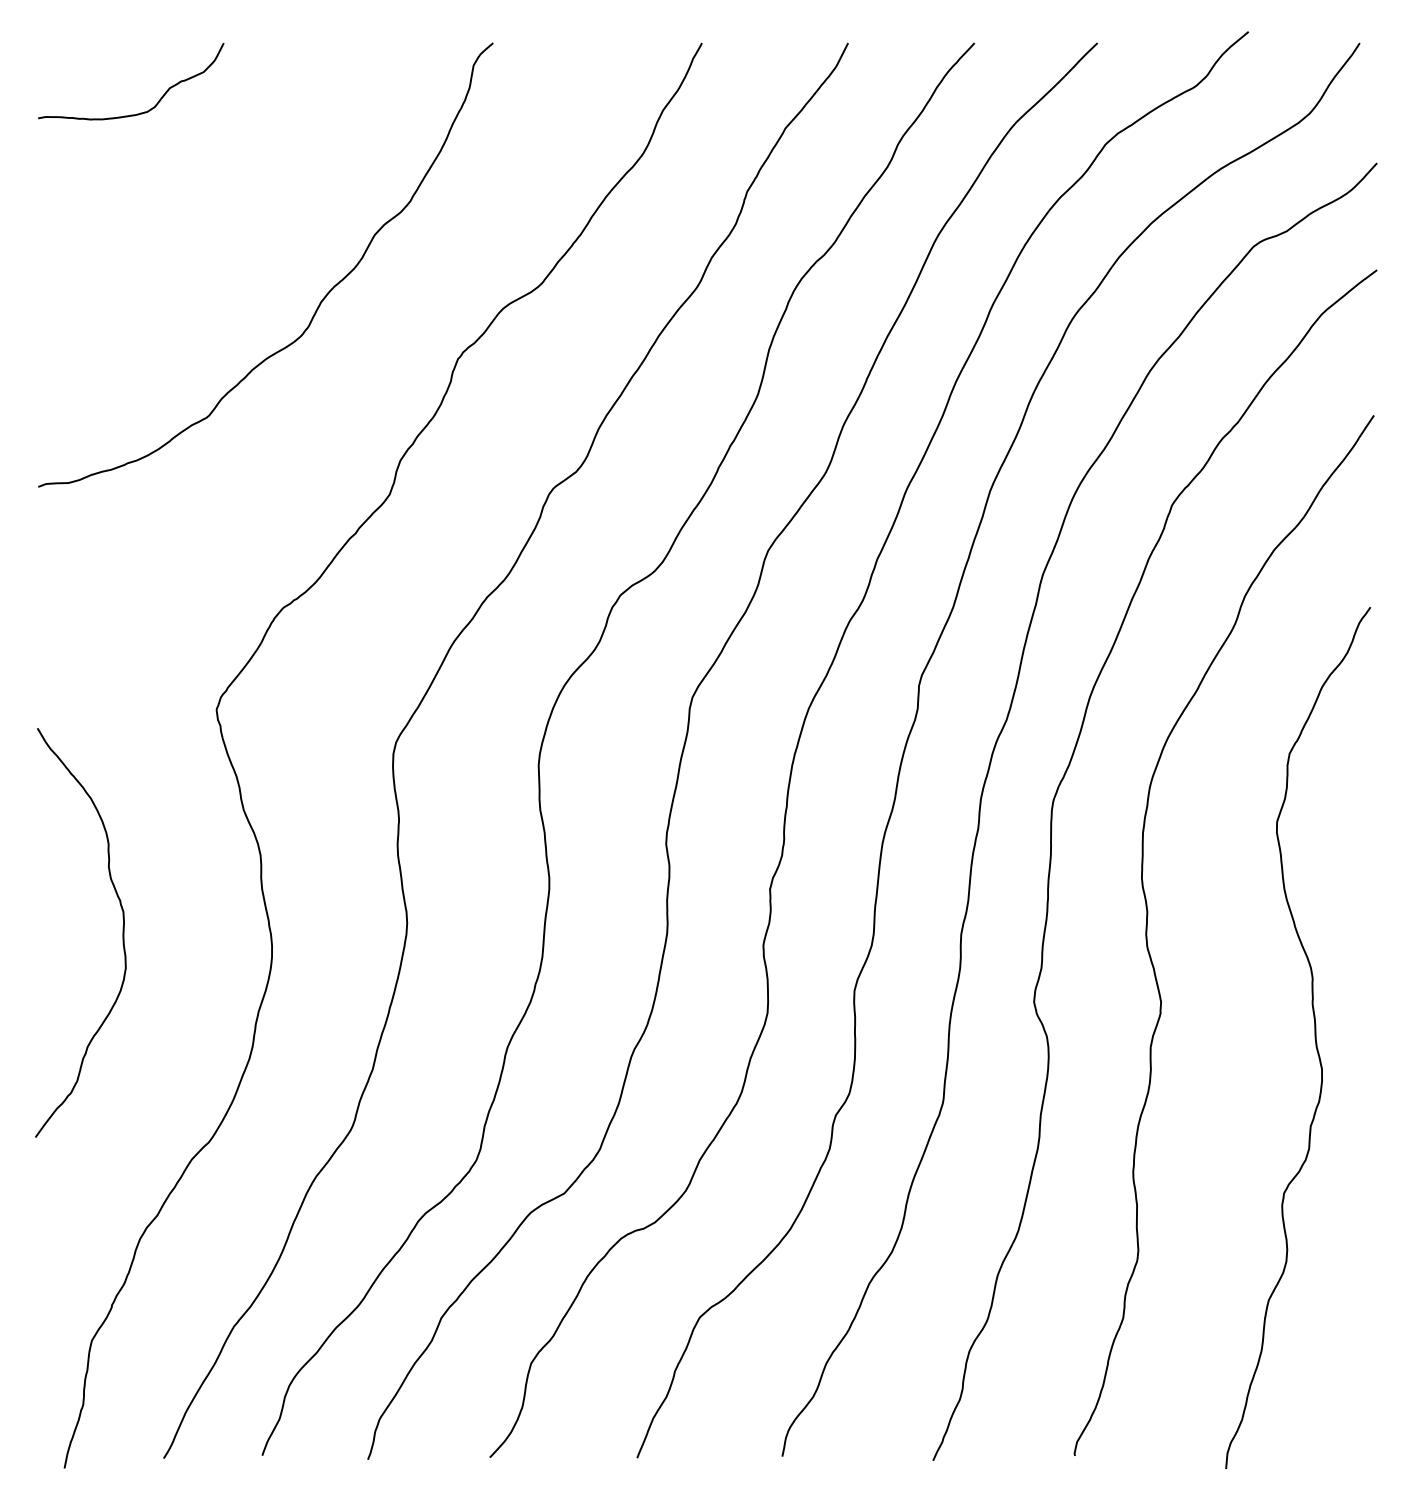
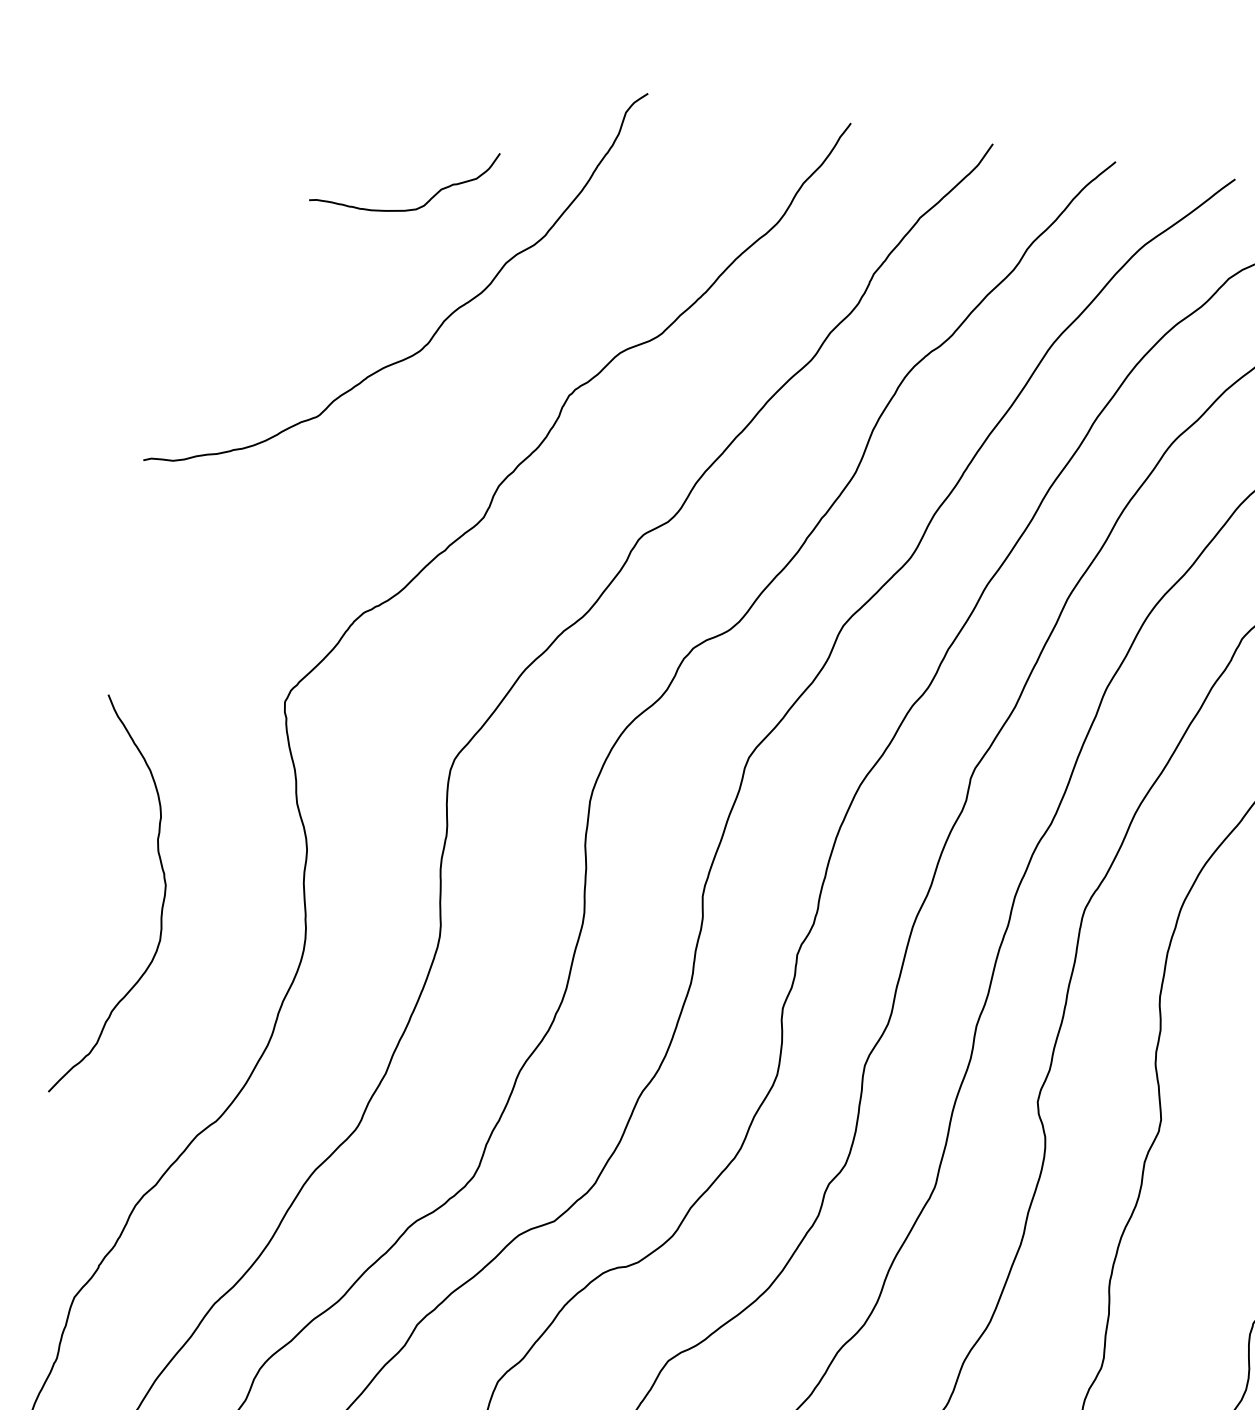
curve: (140, 112) -> (409, 209), moved

